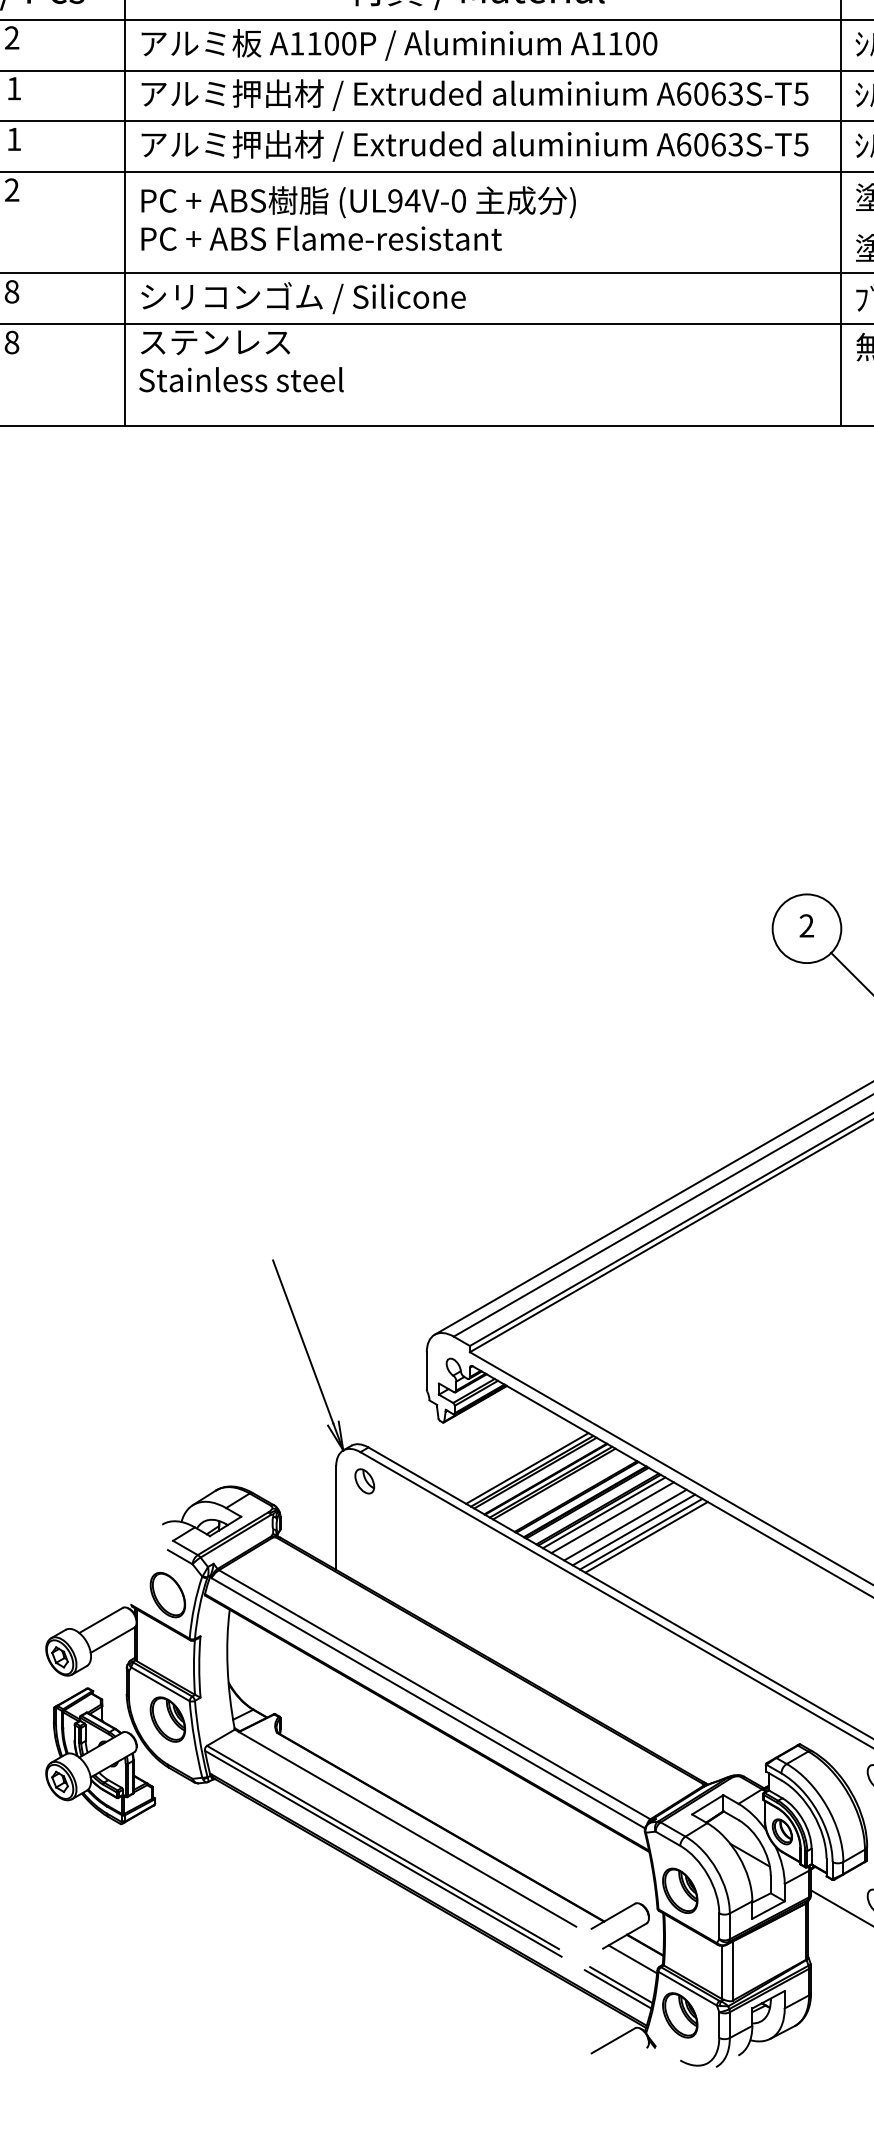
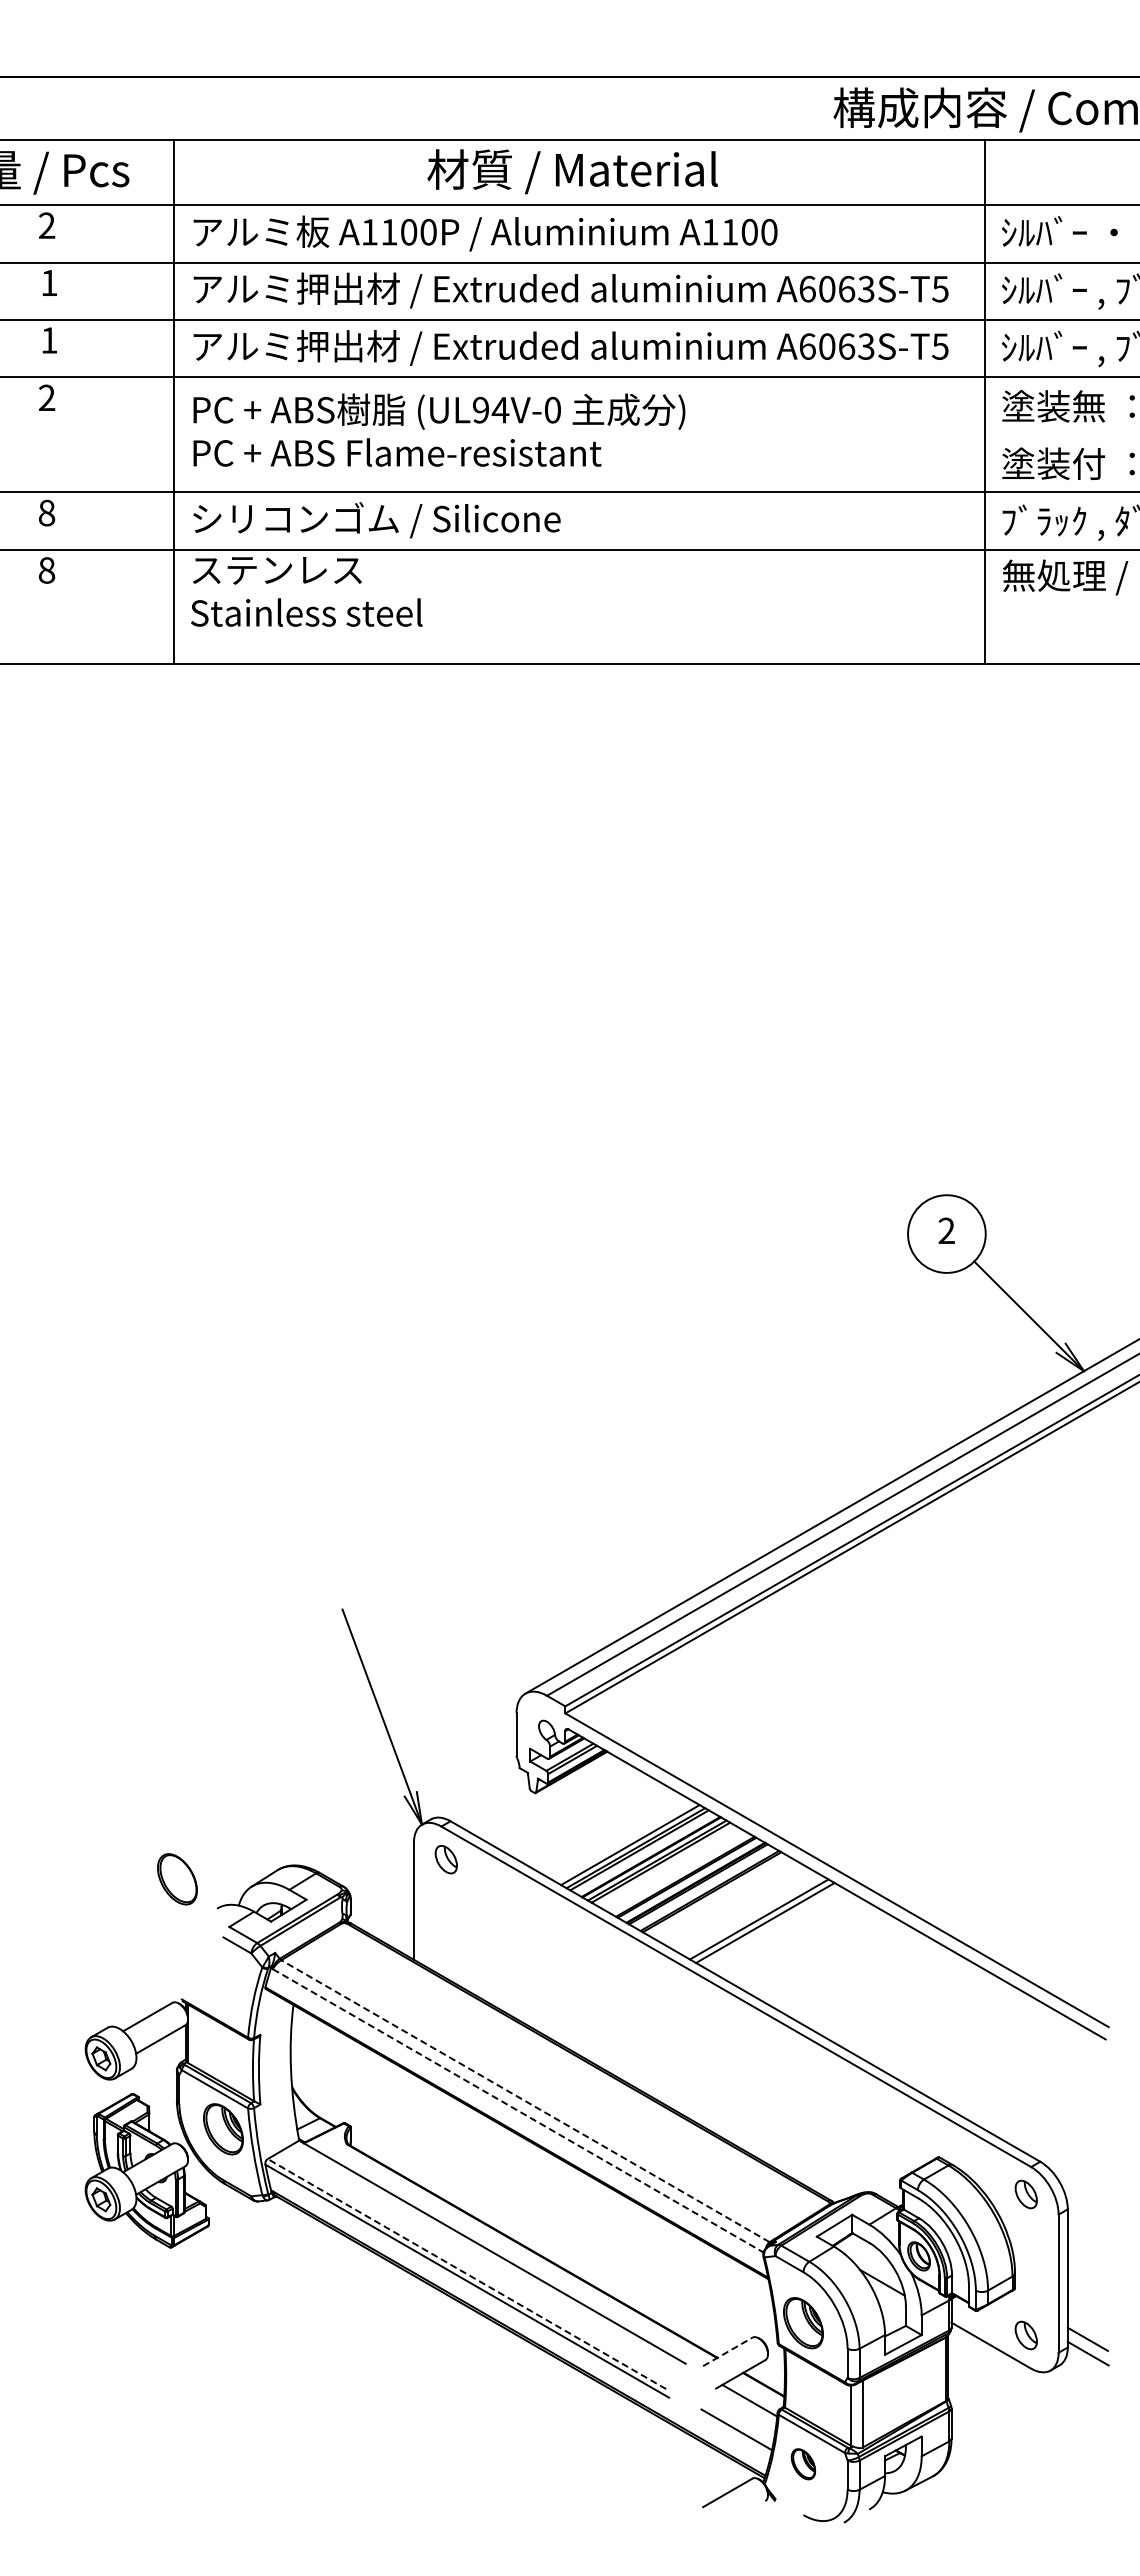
line: (604, 1513) -> (717, 1895), removed
line: (612, 1517) -> (726, 1900), removed
line: (625, 1525) -> (741, 1909), removed
line: (633, 1529) -> (750, 1914), removed
part: (167, 1595) -> (177, 1879), moved
line: (434, 1695) -> (525, 2101), solid -> dashed
line: (428, 1703) -> (518, 2111), solid -> dashed
line: (382, 1846) -> (466, 2273), solid -> dashed
line: (614, 1915) -> (728, 2351), solid -> dashed
line: (617, 1989) -> (732, 2434), removed
part: (680, 2015) -> (803, 2464), size x0.6

